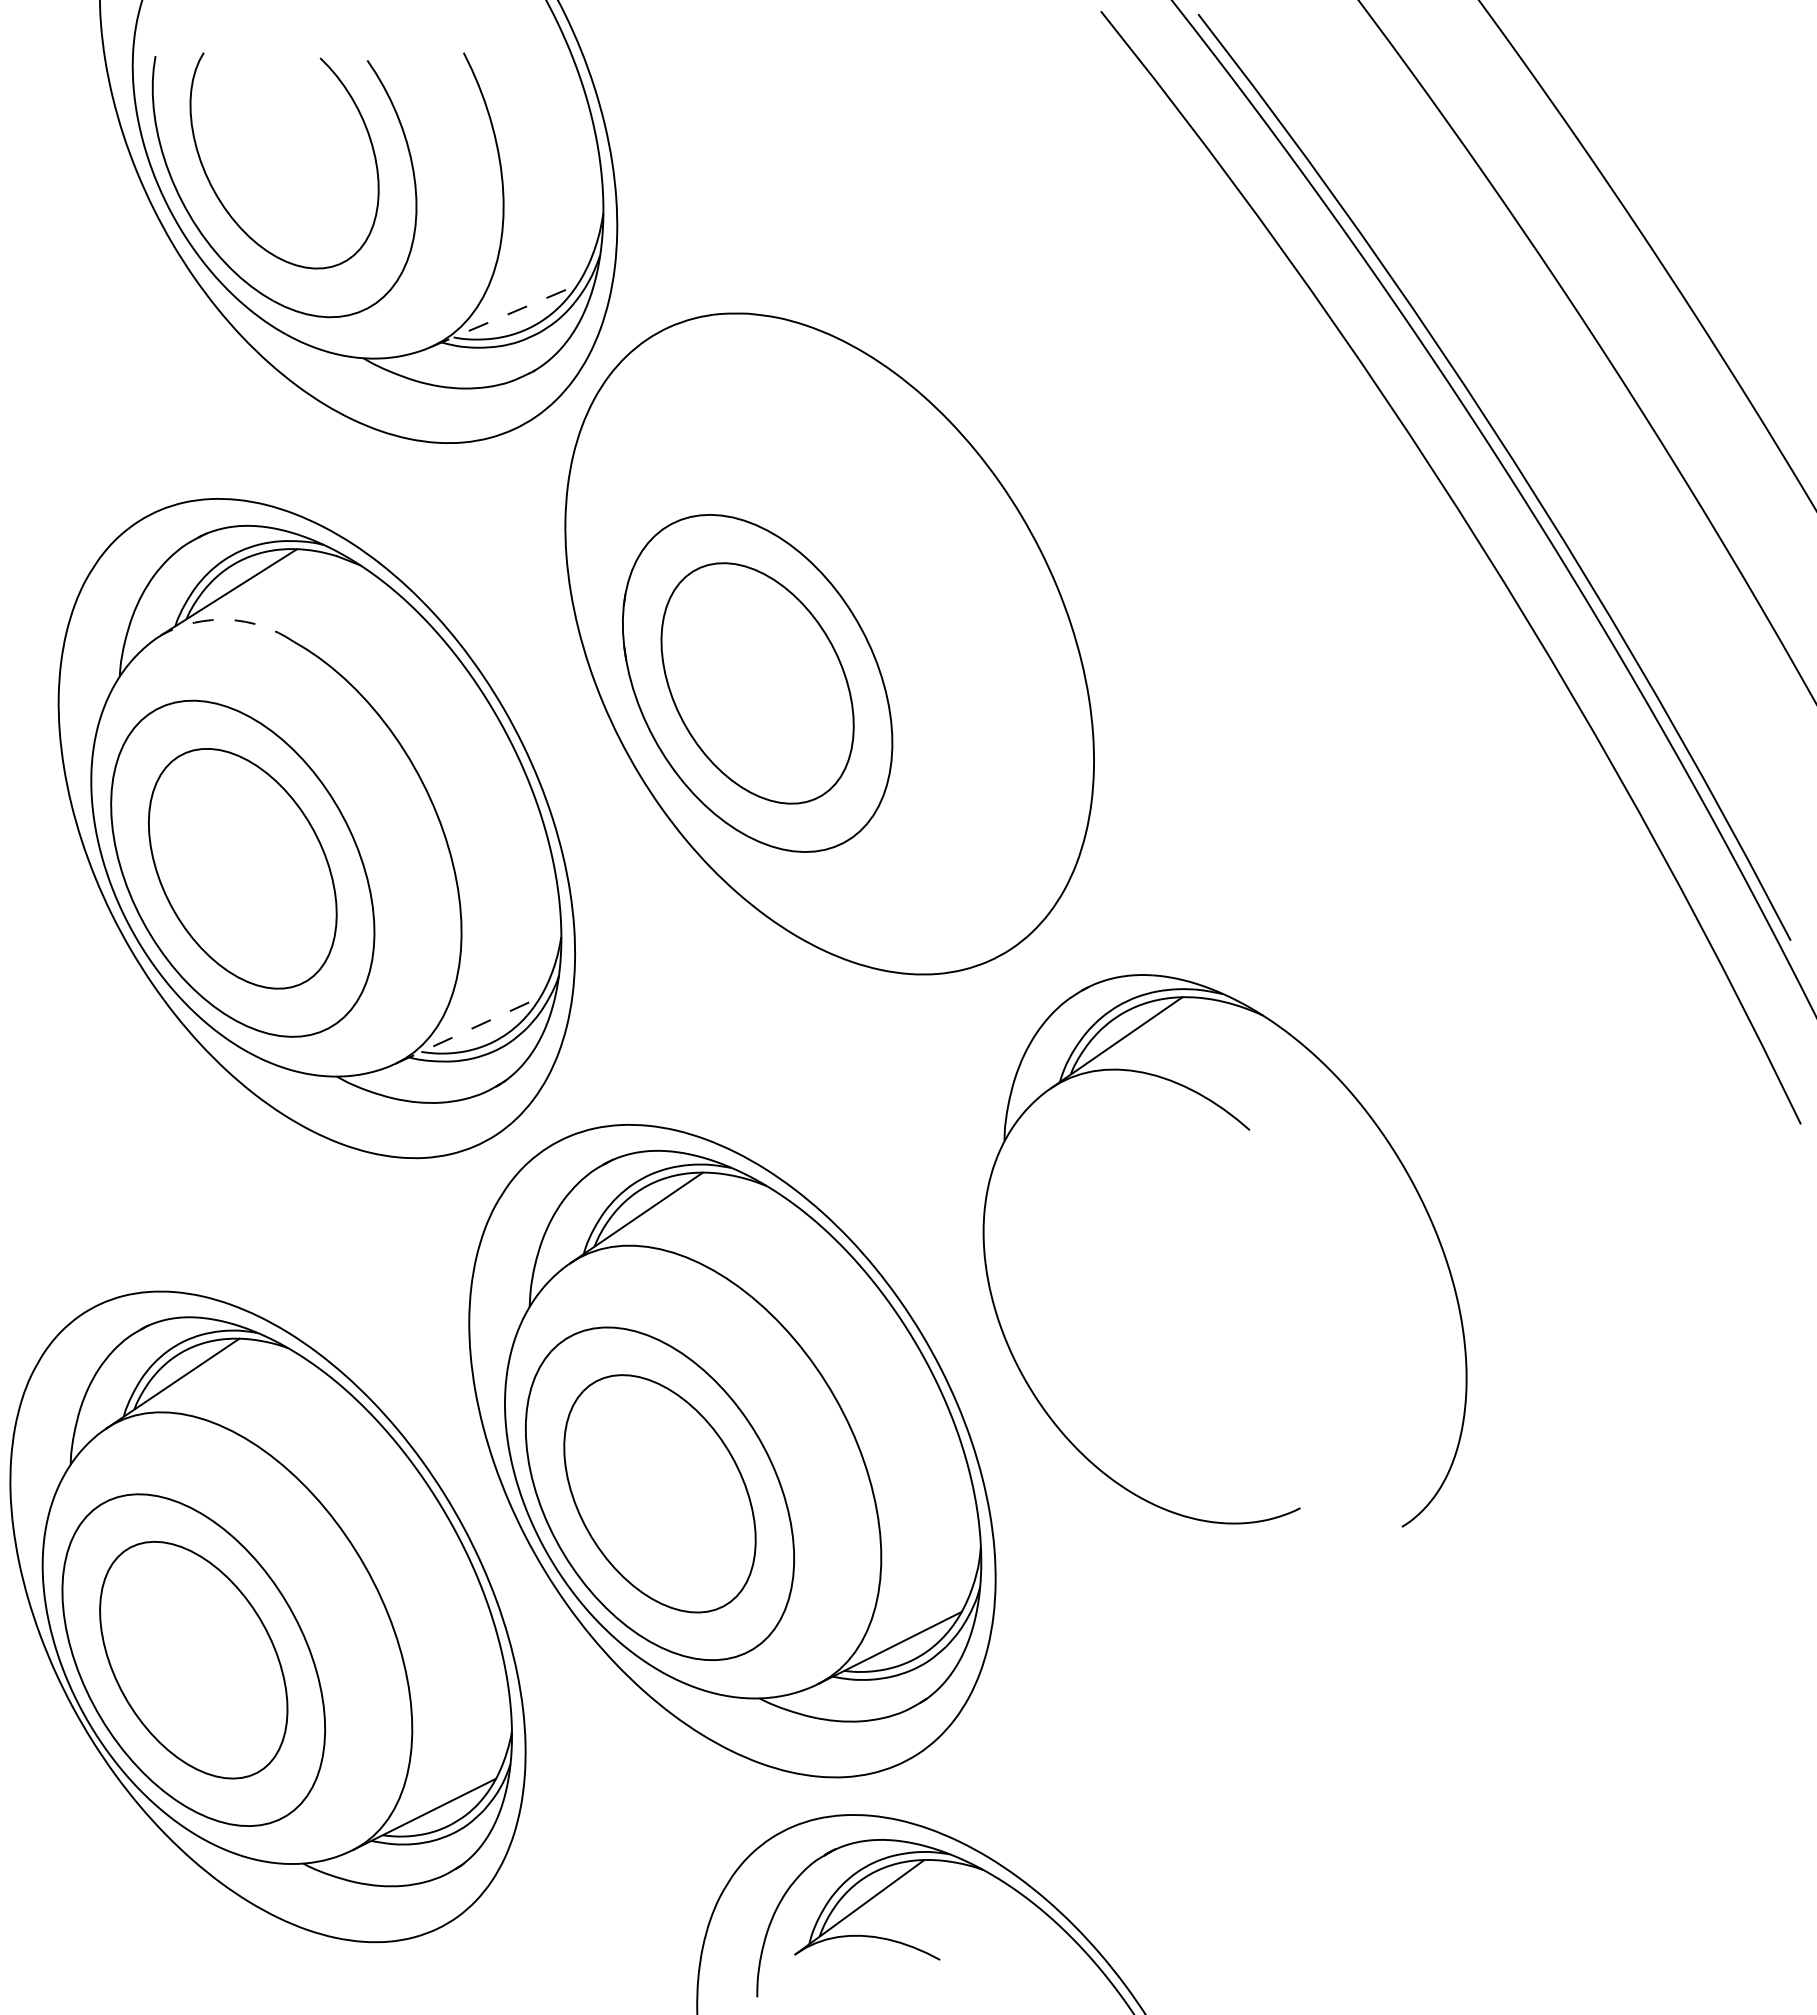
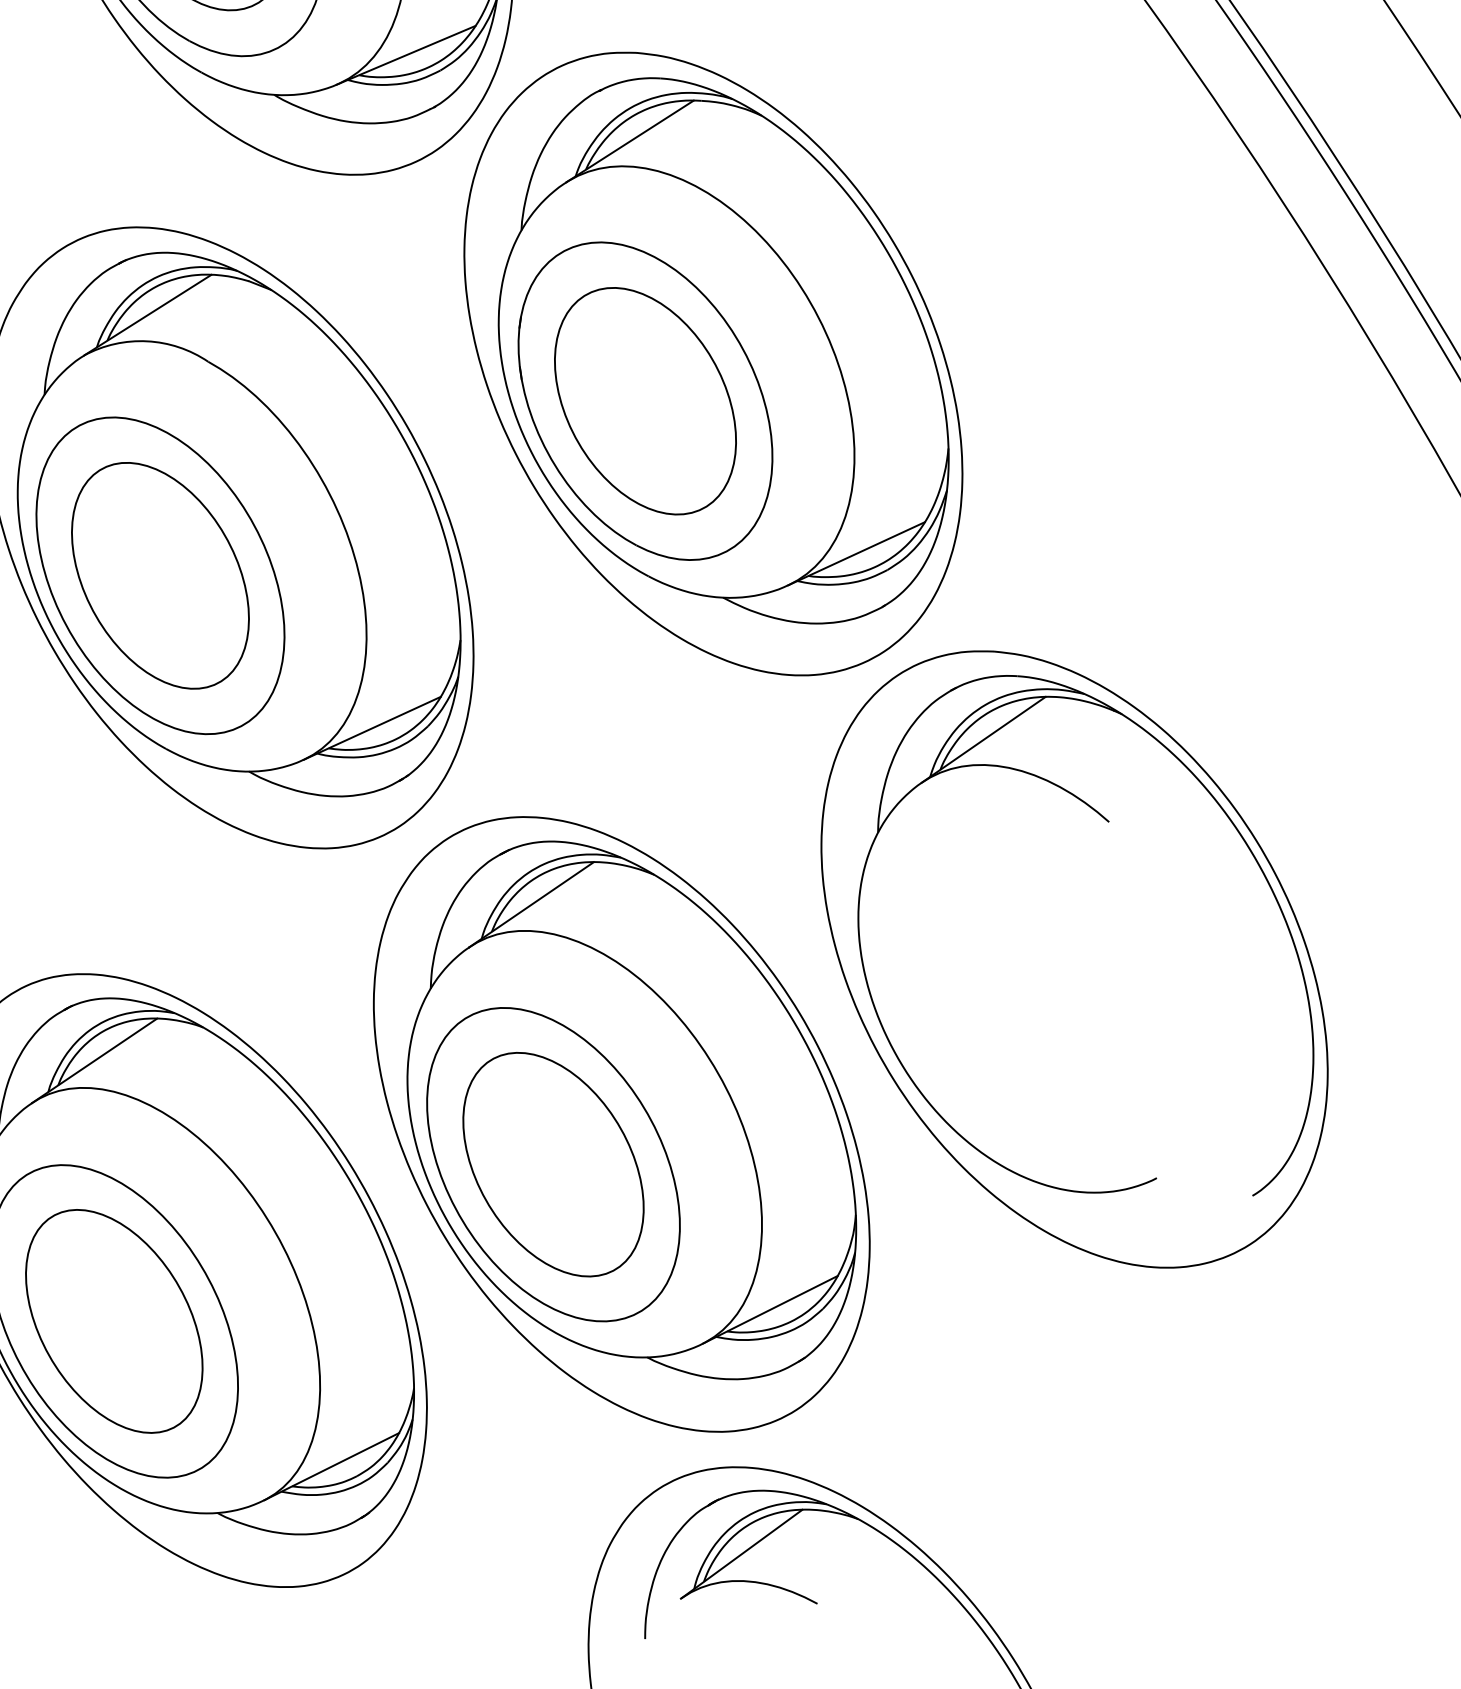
line: (503, 316) -> (406, 55), dashed -> solid
arc: (228, 619) -> (147, 340), dashed -> solid
part: (840, 629) -> (723, 350), added
line: (468, 1030) -> (373, 728), dashed -> solid
part: (1212, 1276) -> (1074, 959), added

